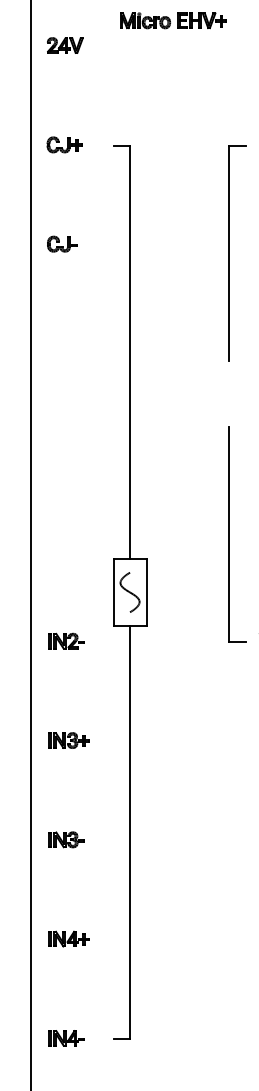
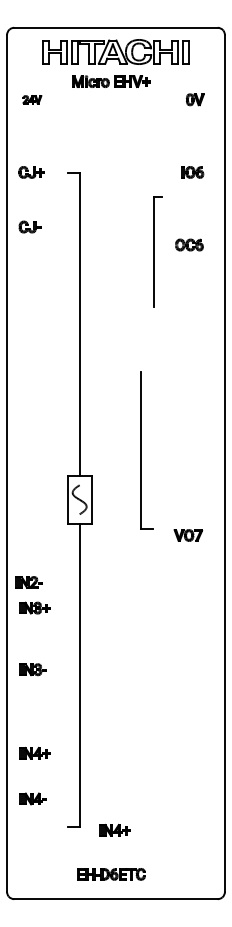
part: (65, 45) -> (32, 99), size x0.7
part: (61, 243) -> (29, 226), moved
part: (236, 253) -> (157, 251), size x0.7
part: (236, 534) -> (146, 450), moved
part: (65, 641) -> (28, 582), moved
part: (65, 839) -> (32, 669), moved
part: (65, 1037) -> (32, 798), moved
part: (177, 1044) -> (114, 830), added

